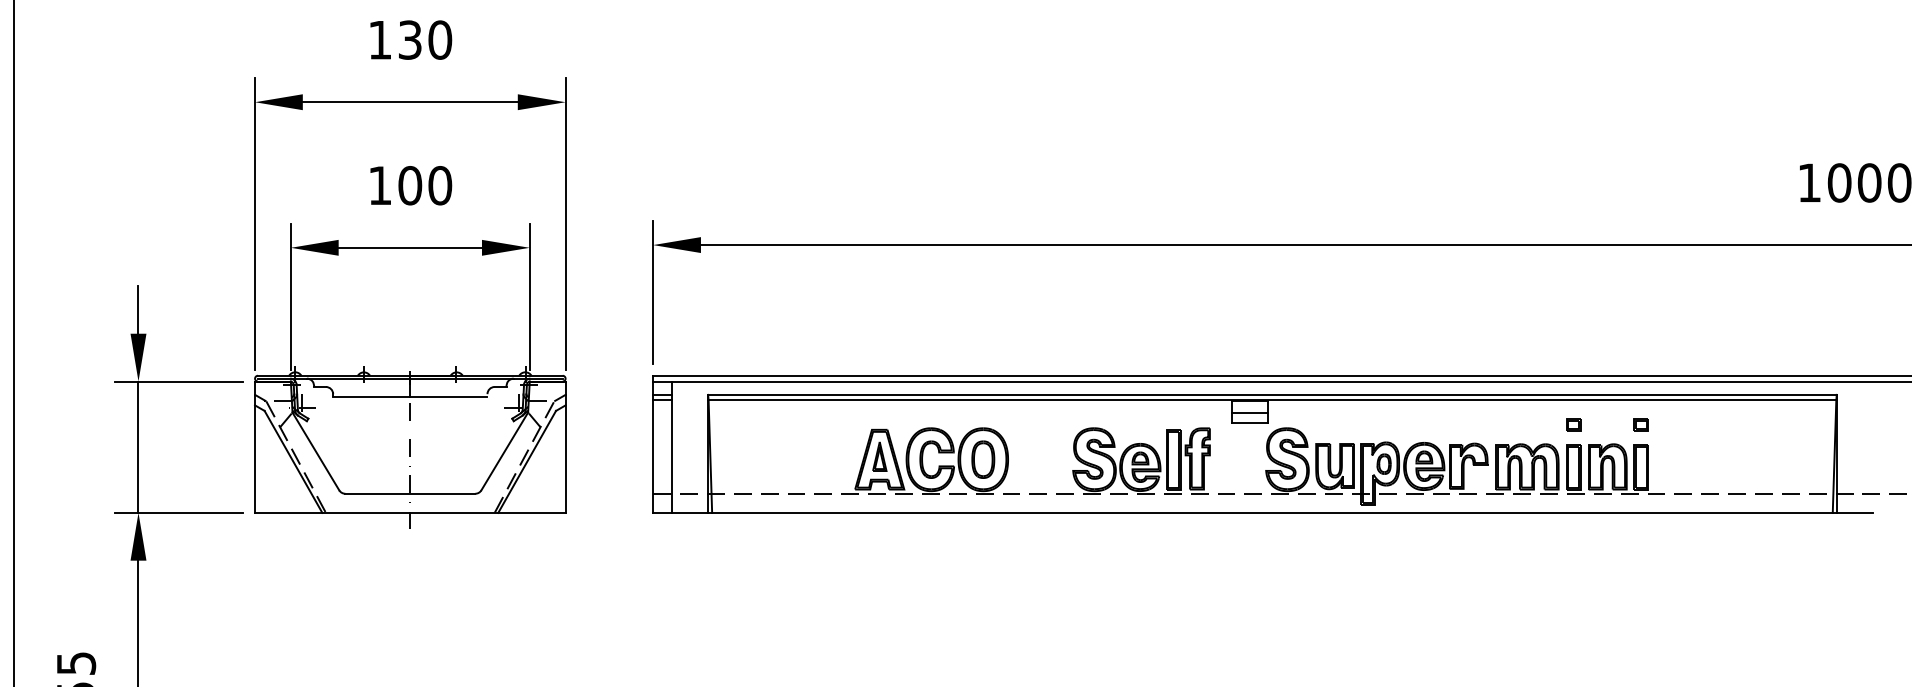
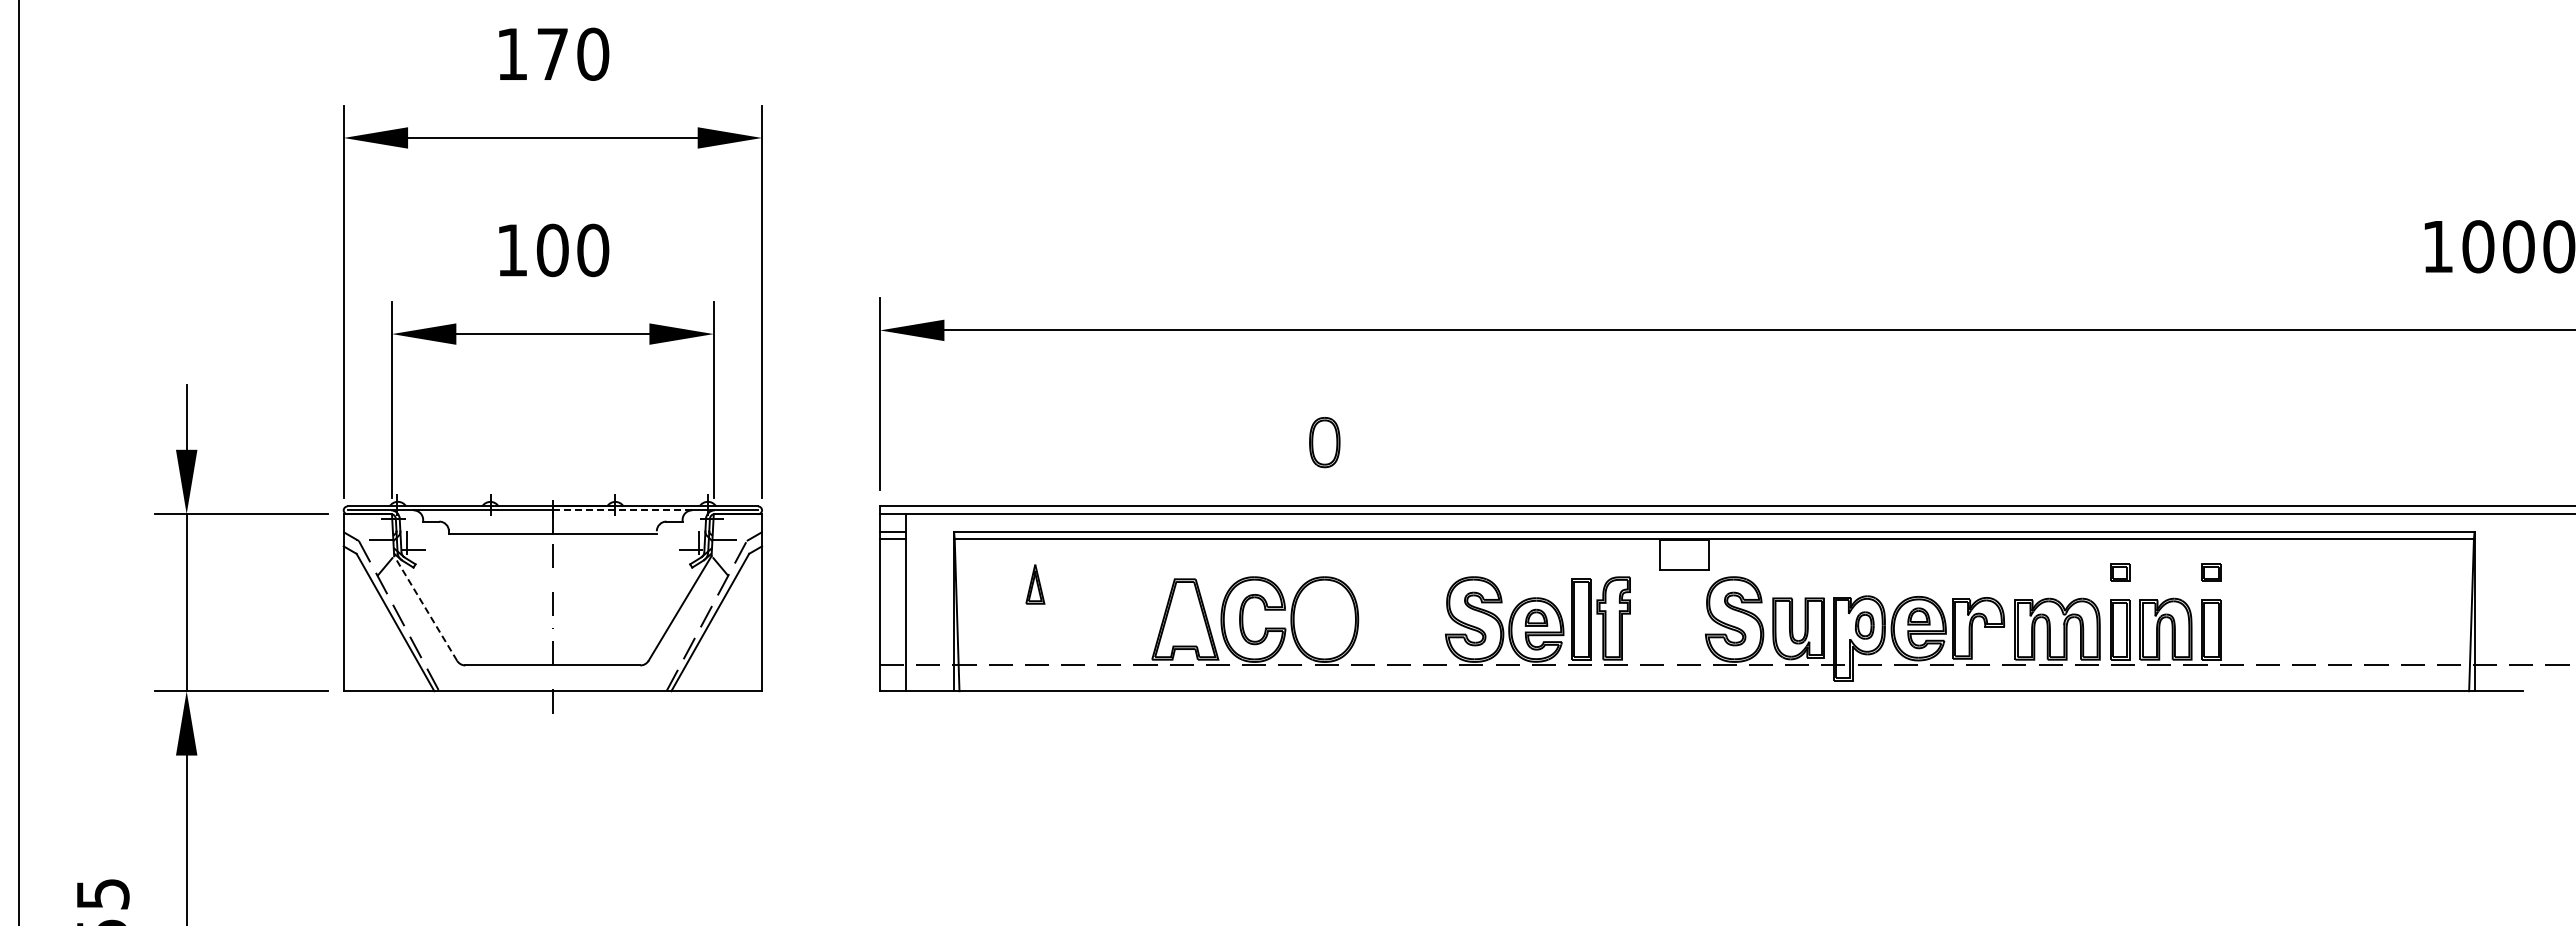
text: (410, 39) -> (552, 53), 130 -> 170
line: (461, 378) -> (622, 510), solid -> dashed
line: (1250, 412) -> (1684, 556), removed
line: (315, 450) -> (425, 607), solid -> dashed
part: (879, 456) -> (1035, 584), moved
part: (983, 459) -> (1324, 442), moved

